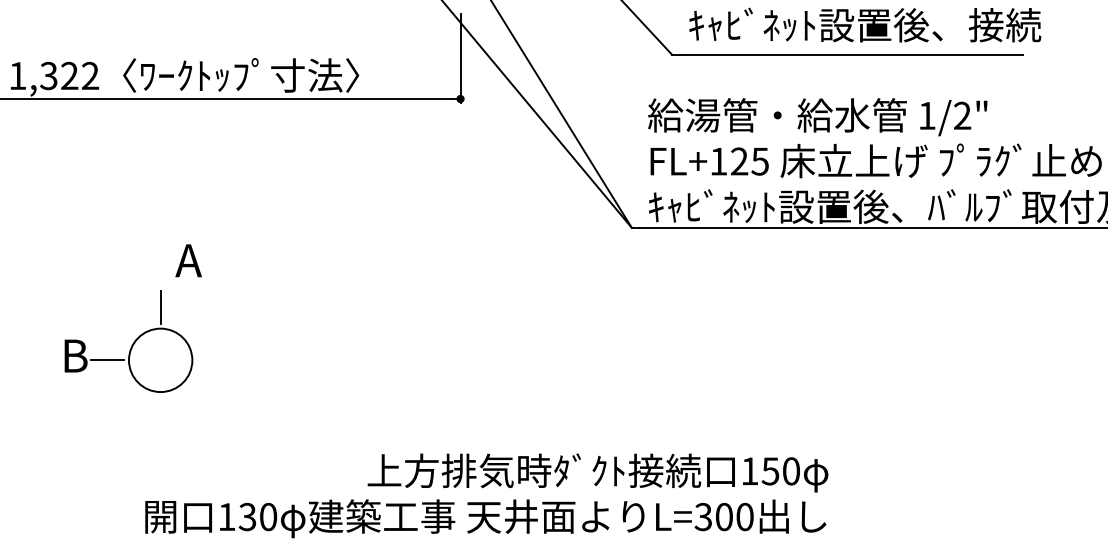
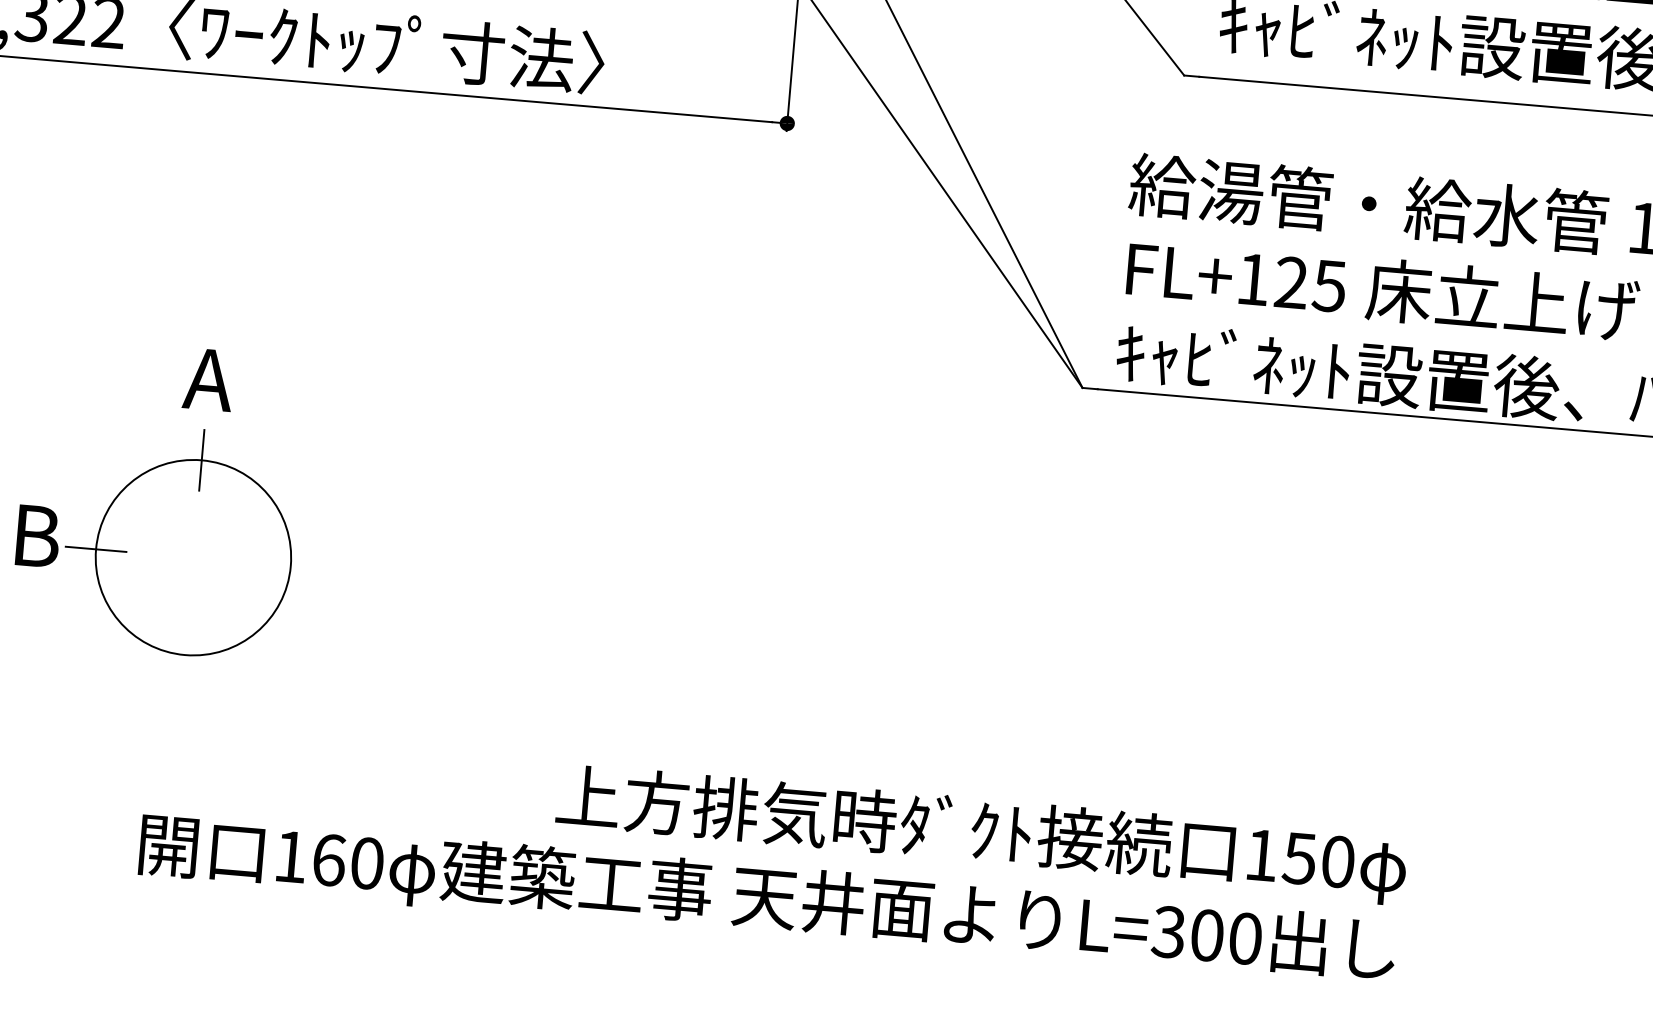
text: (188, 260) -> (208, 379), moved
circle: (160, 360) -> (193, 557), size x1.67
text: (247, 516) -> (328, 859), 130 -> 160

